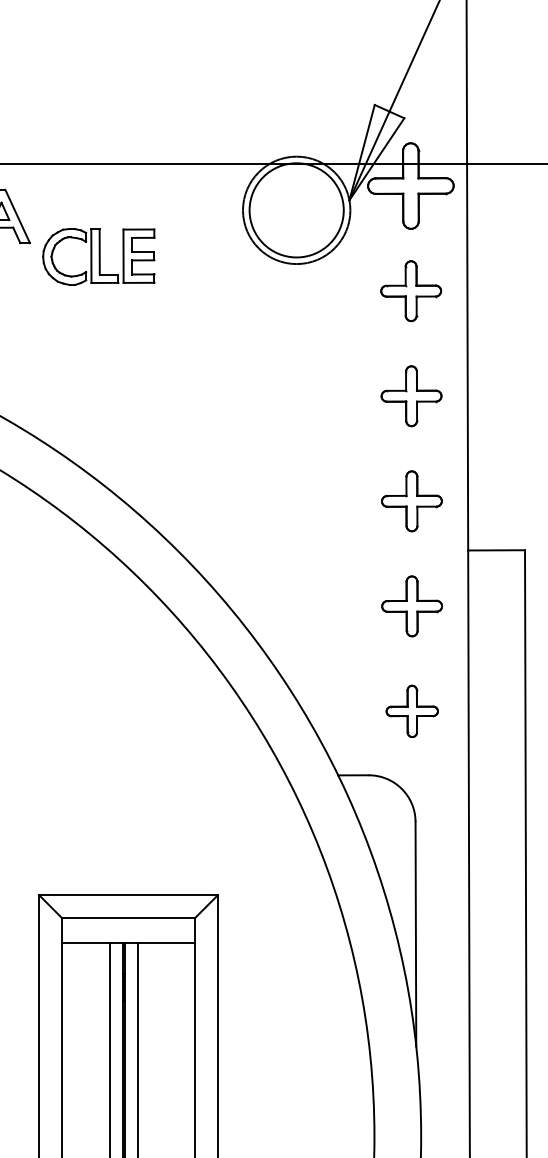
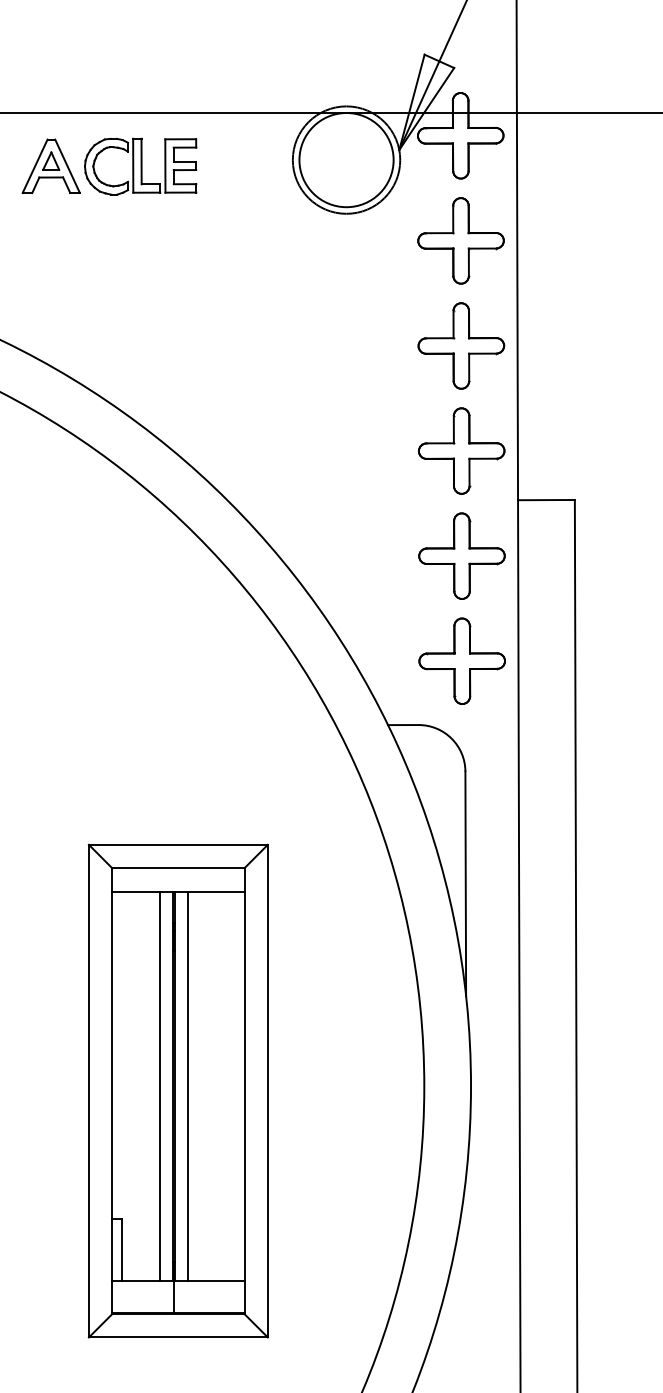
part: (98, 256) -> (140, 166), moved
part: (410, 290) -> (460, 240), size x1.43
part: (411, 395) -> (461, 345), size x1.43
part: (411, 500) -> (461, 450), size x1.43
part: (411, 605) -> (461, 555), size x1.43
part: (411, 710) -> (461, 660), size x1.67

